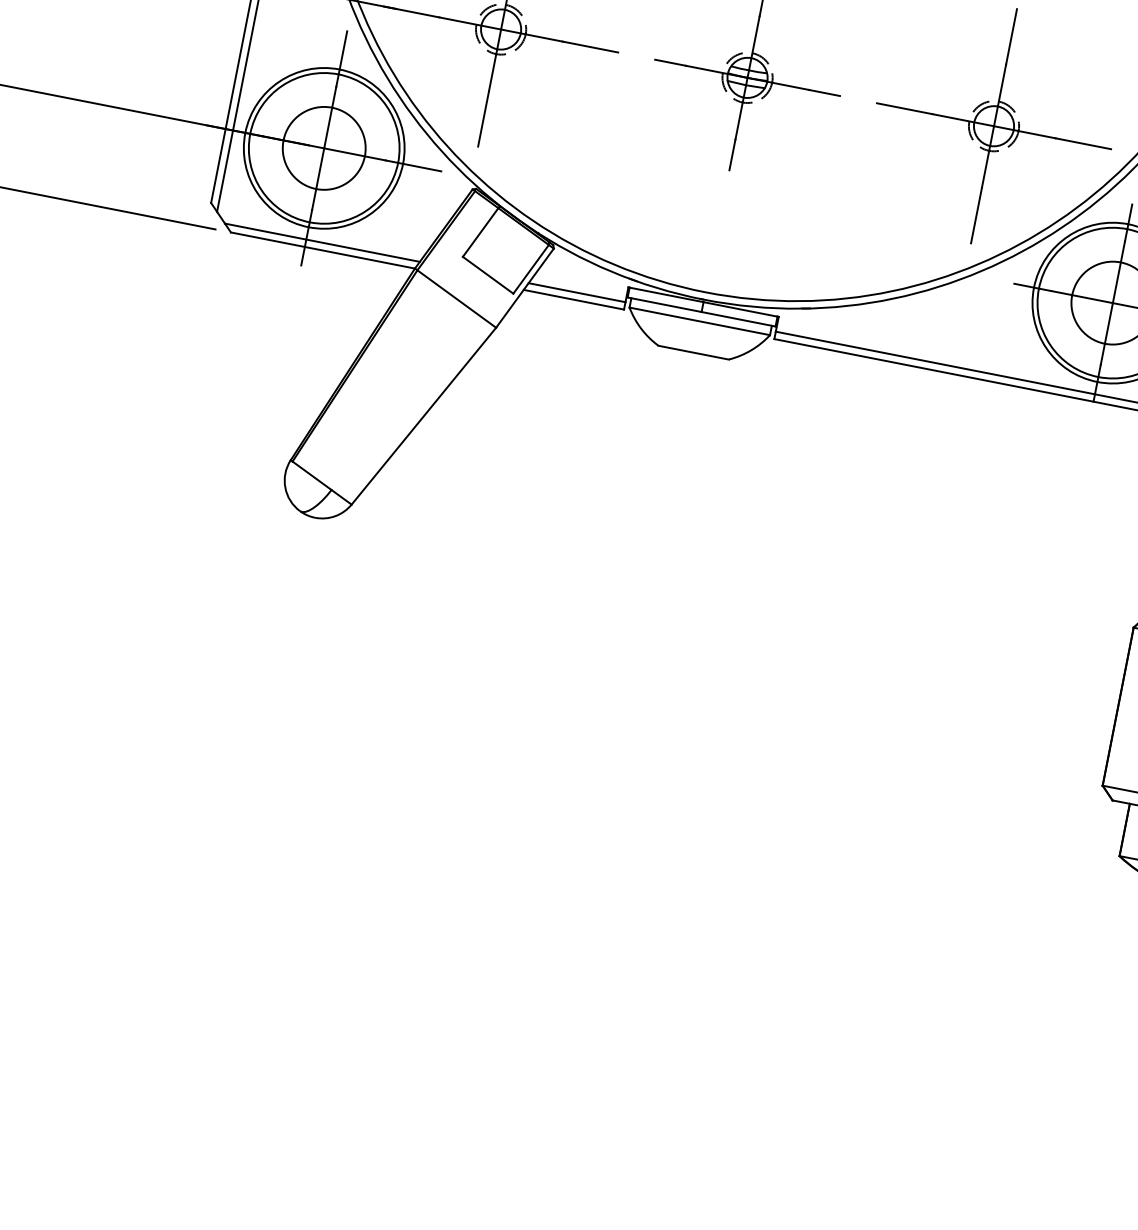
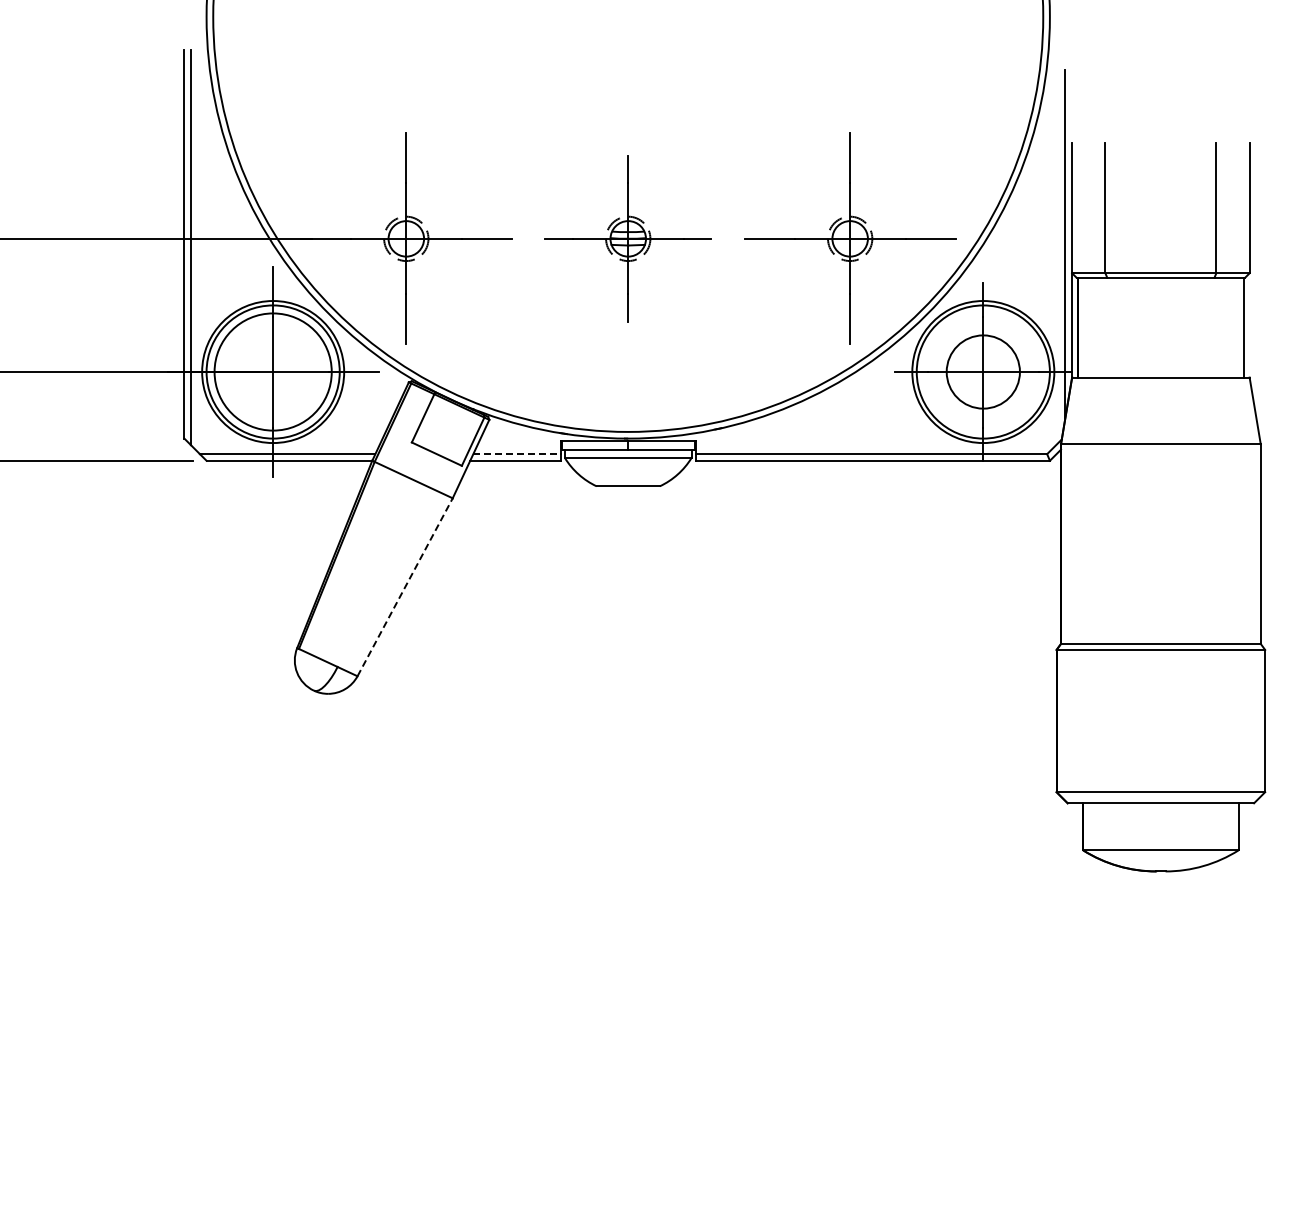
circle: (323, 147) -> (272, 371), size x1.6
line: (576, 292) -> (516, 454), solid -> dashed
line: (424, 416) -> (405, 587), solid -> dashed

